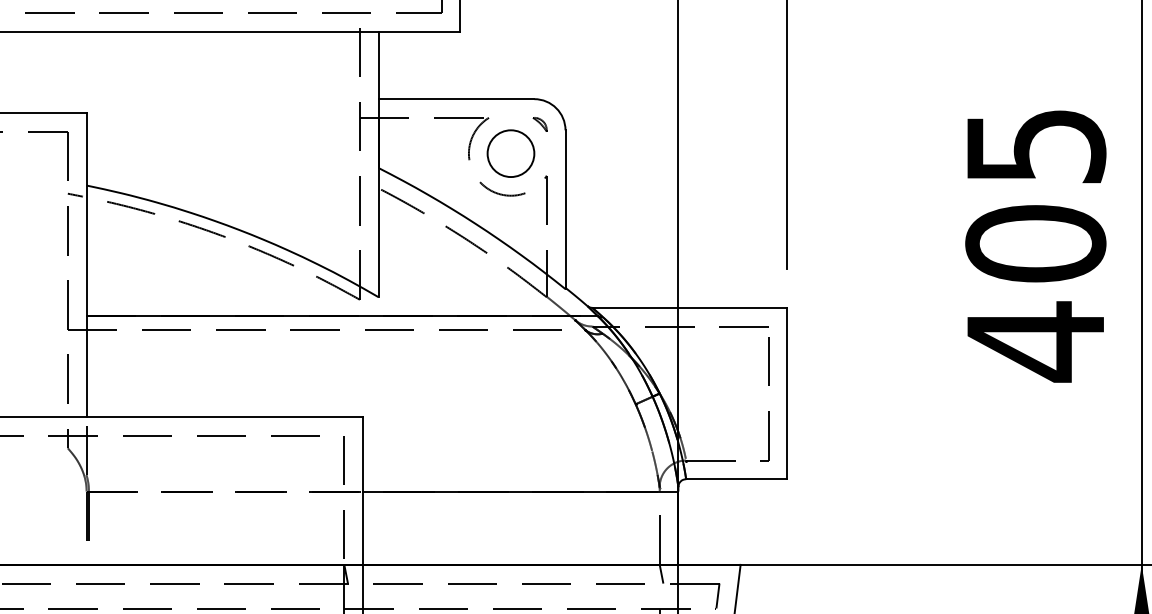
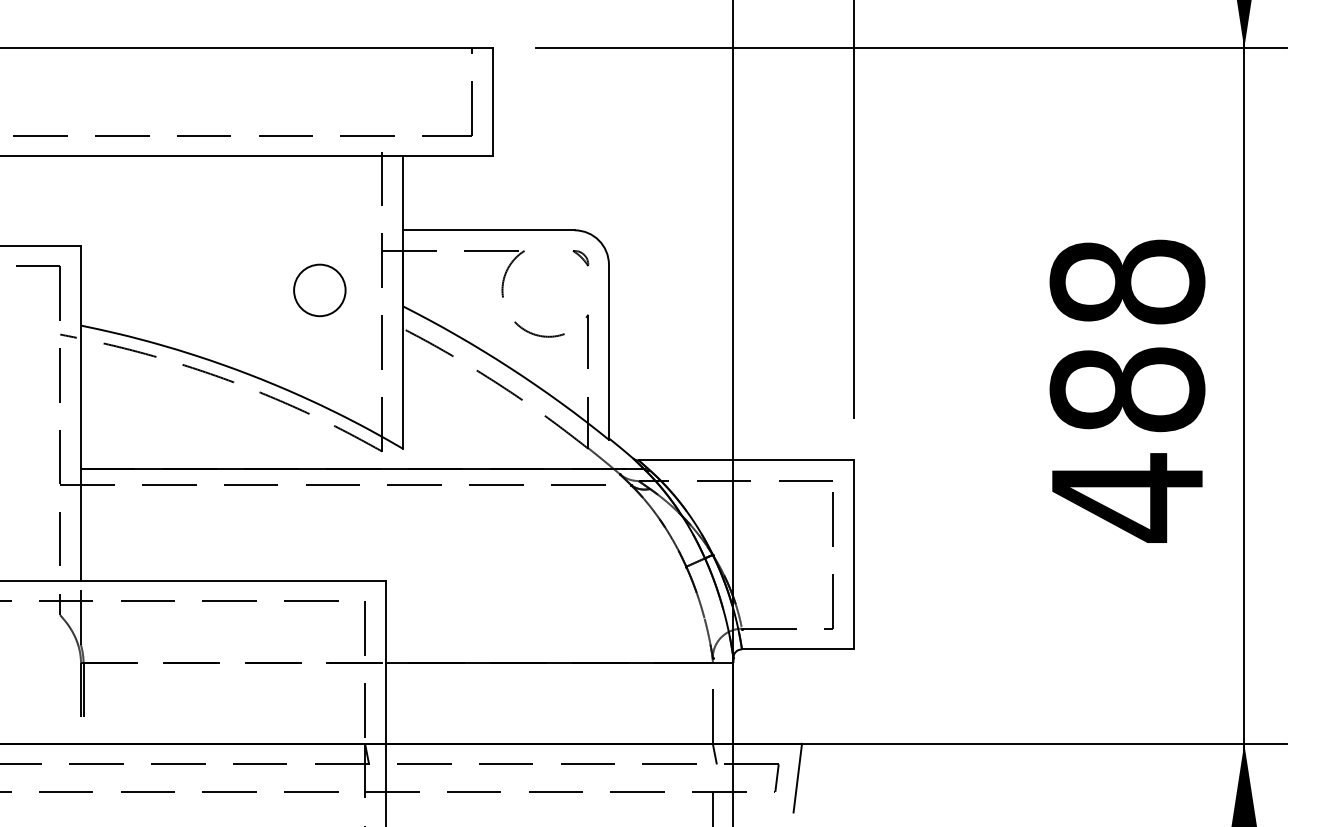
circle: (510, 153) -> (319, 290), moved
text: (1035, 194) -> (1127, 335), 405 -> 488

